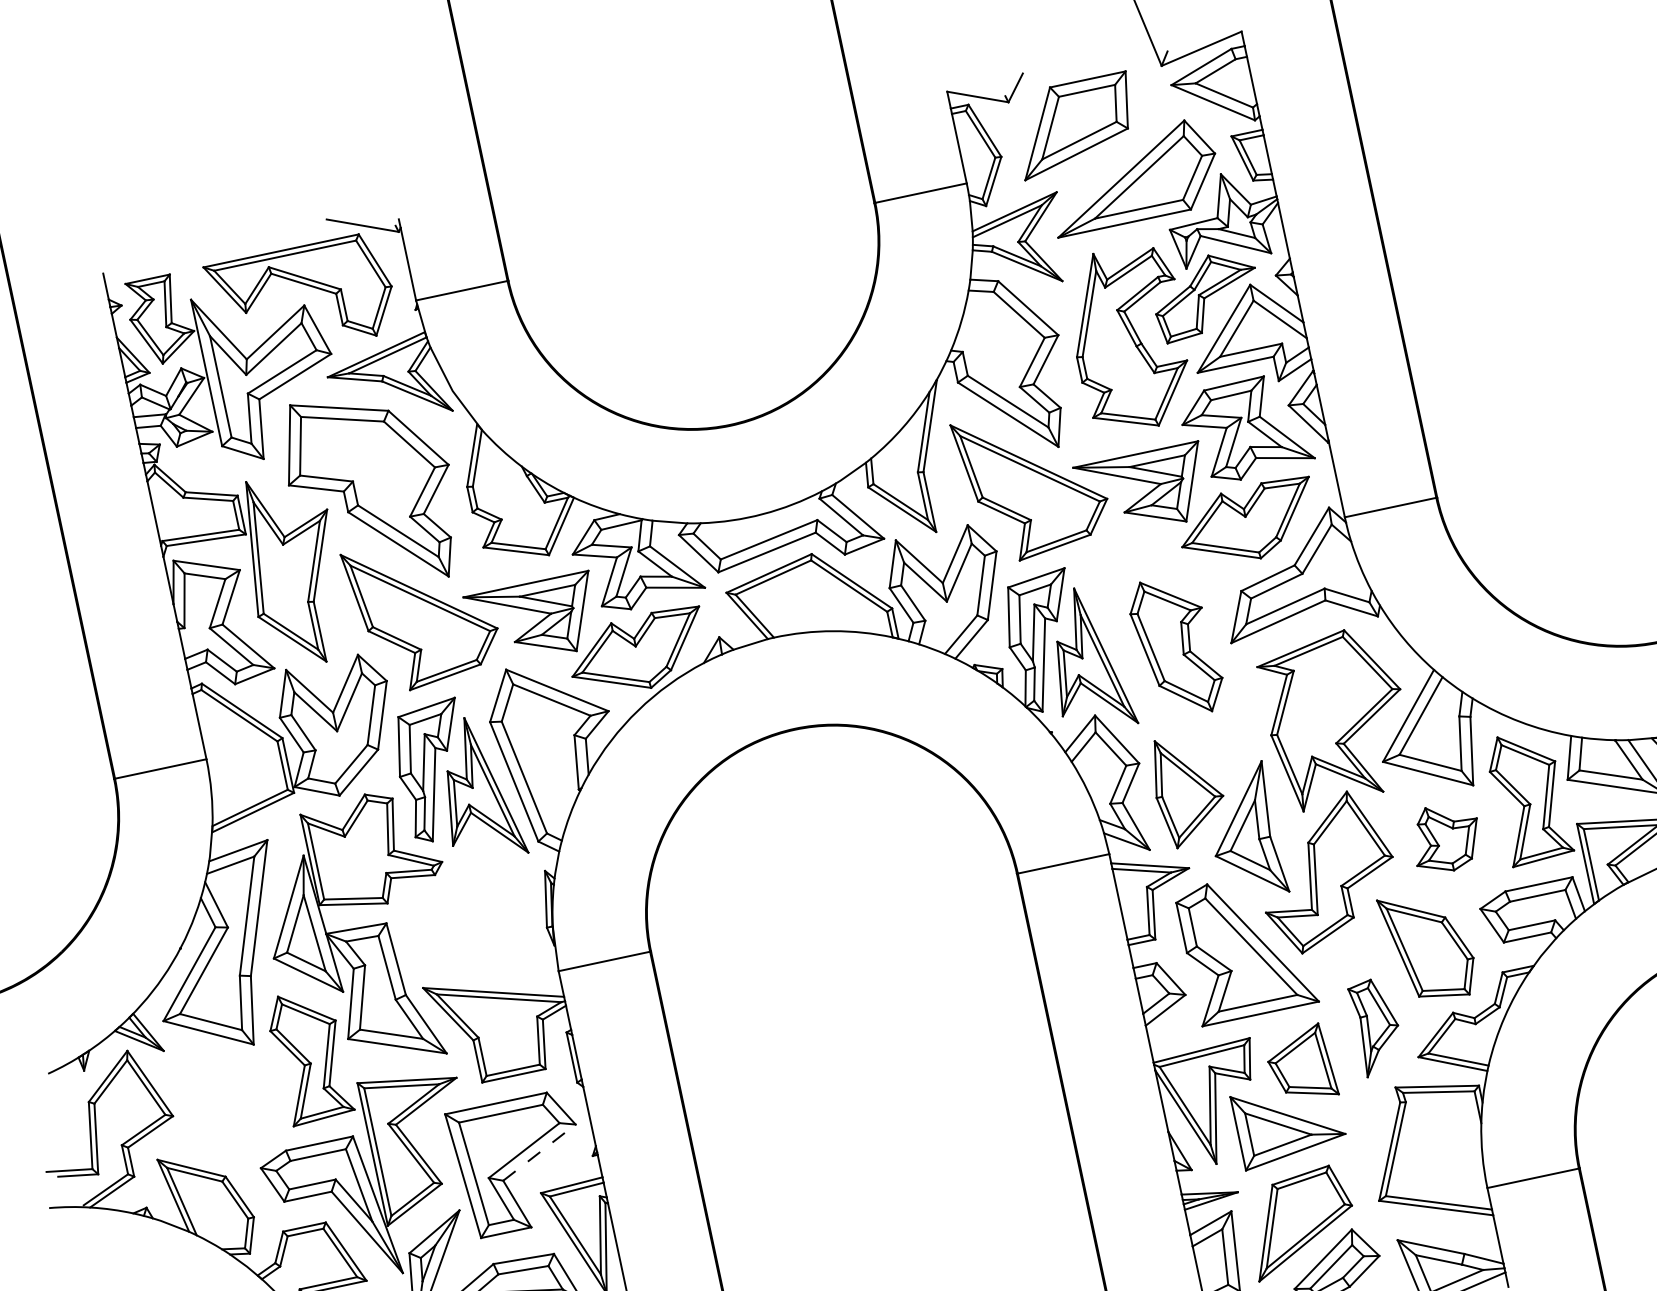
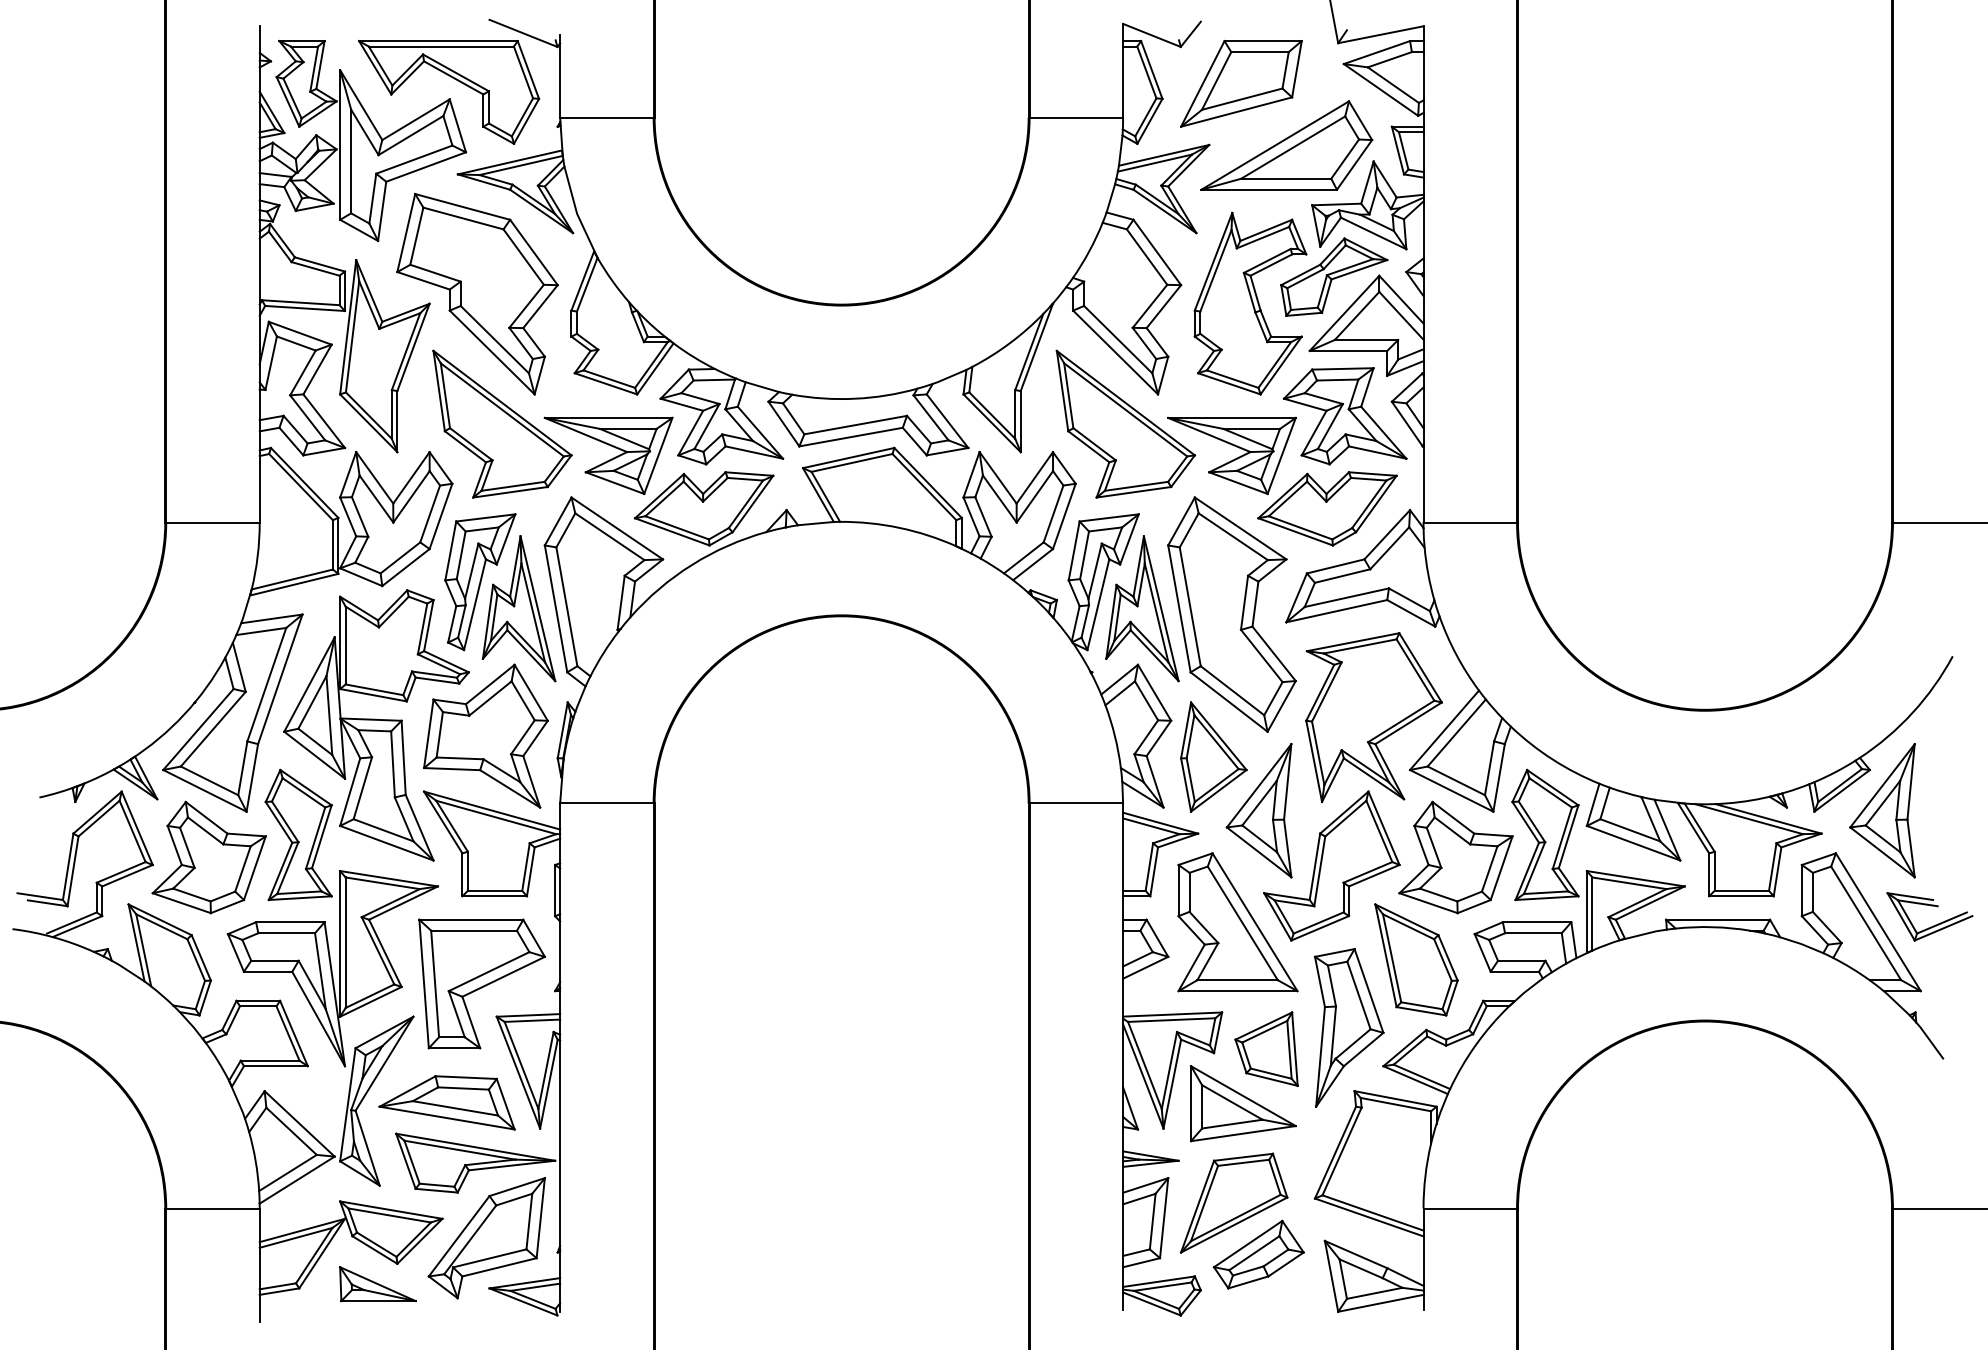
part: (1176, 646) -> (1231, 614), size x1.67
part: (1445, 838) -> (1455, 857), size x1.67
part: (471, 920) -> (485, 735), added
part: (1377, 1026) -> (1349, 1027), size x1.67
part: (225, 1097) -> (208, 857), added
line: (539, 1152) -> (503, 976), dashed -> solid

